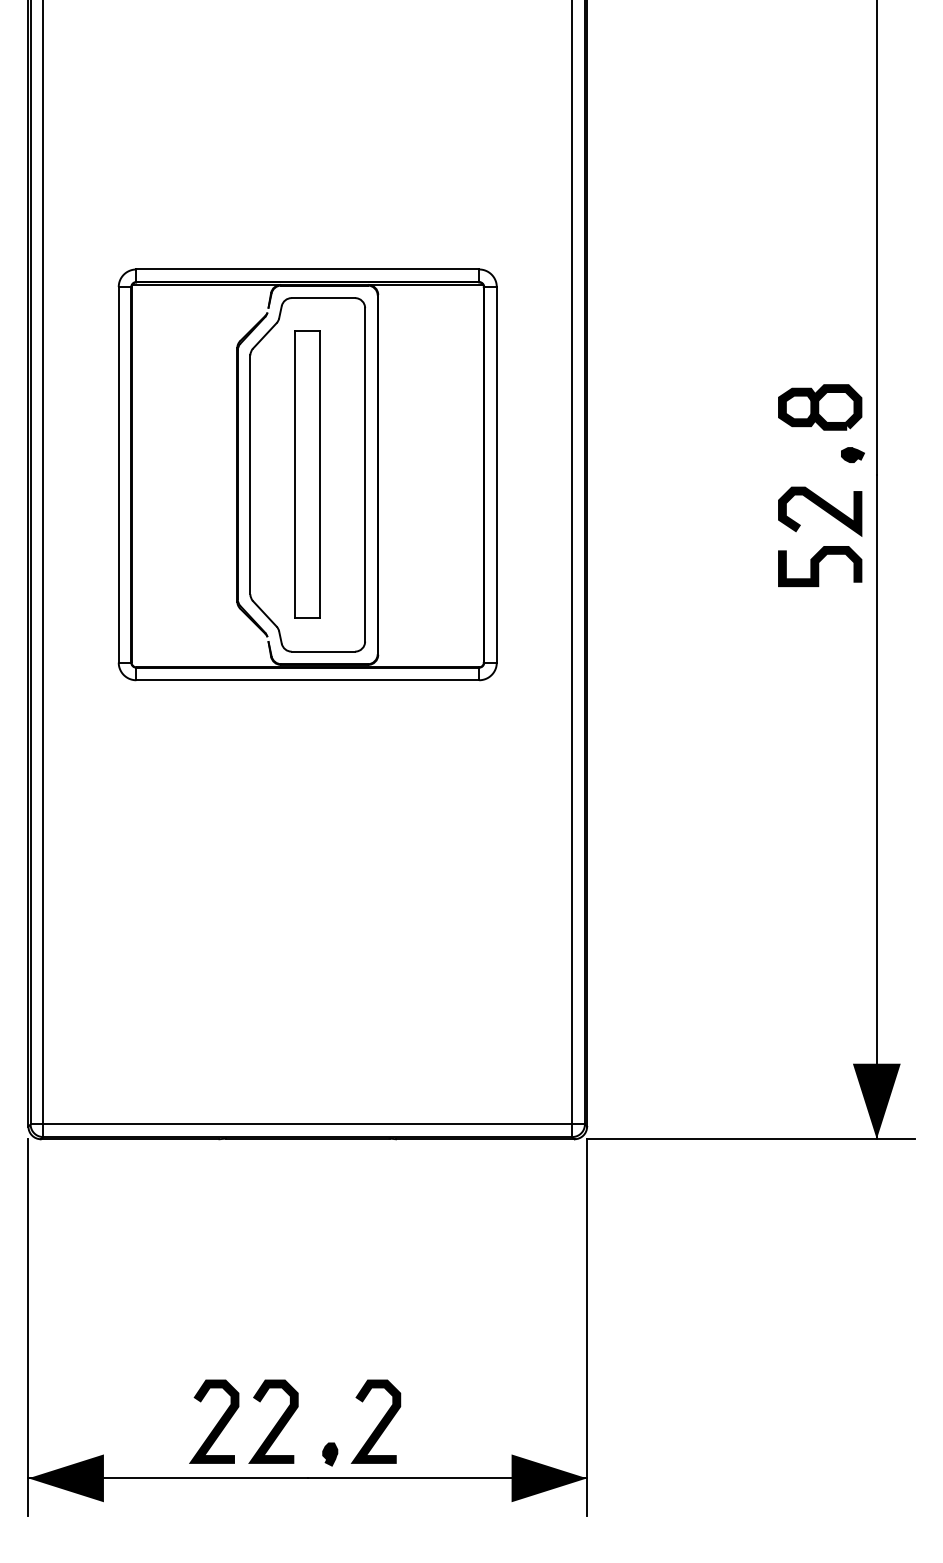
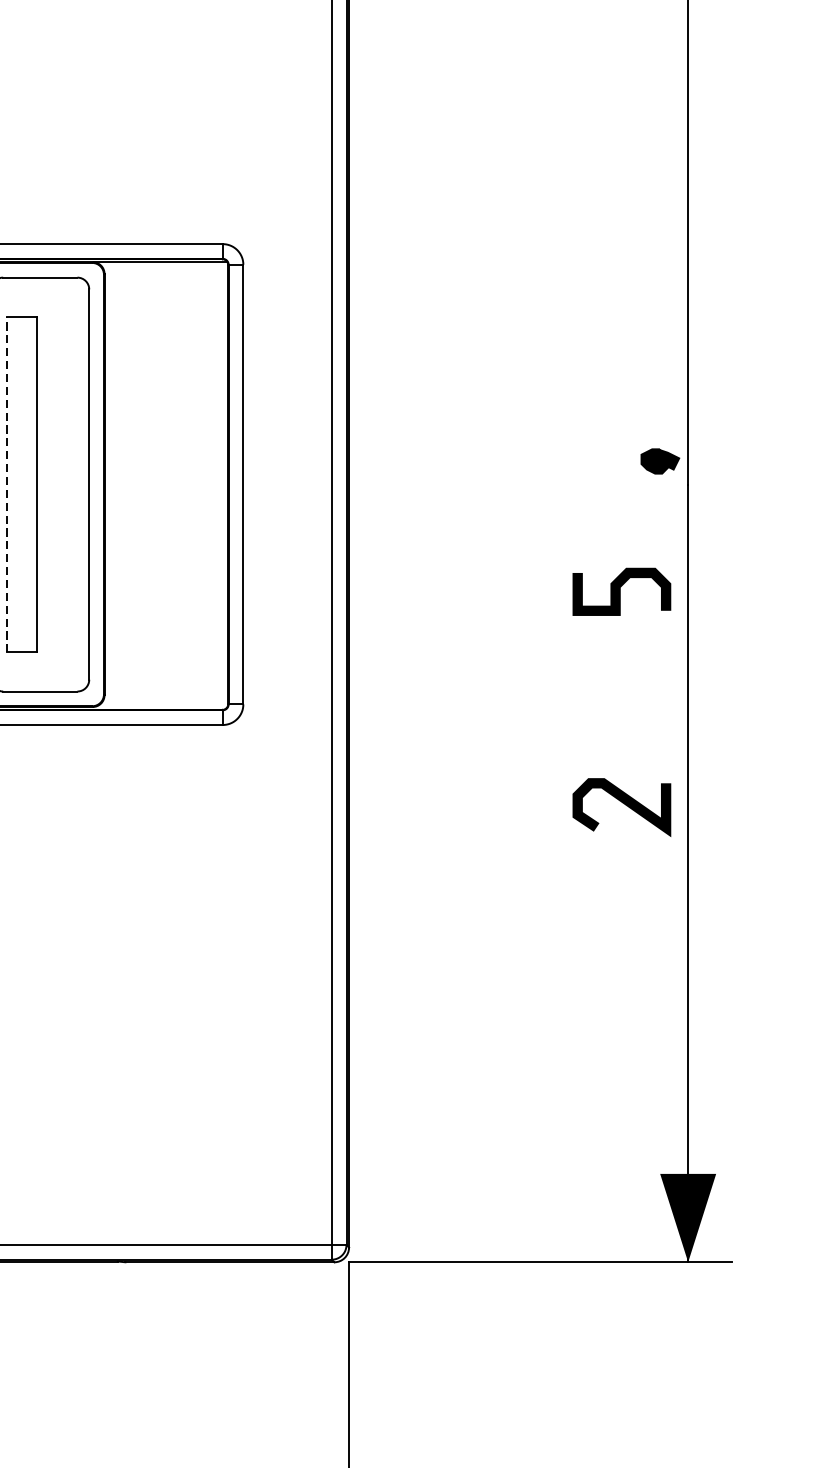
part: (820, 407) -> (622, 405), removed
part: (852, 454) -> (659, 460), size x1.4
line: (295, 474) -> (7, 484), solid -> dashed
curve: (822, 509) -> (624, 804), moved

